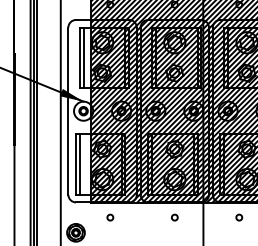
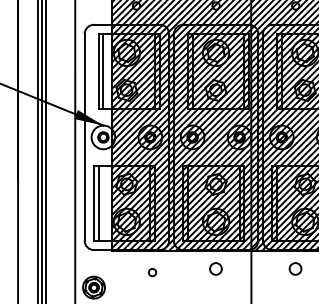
circle: (110, 217) -> (152, 272), moved
circle: (174, 217) -> (215, 268), size x1.6
circle: (239, 217) -> (295, 268), size x1.6

